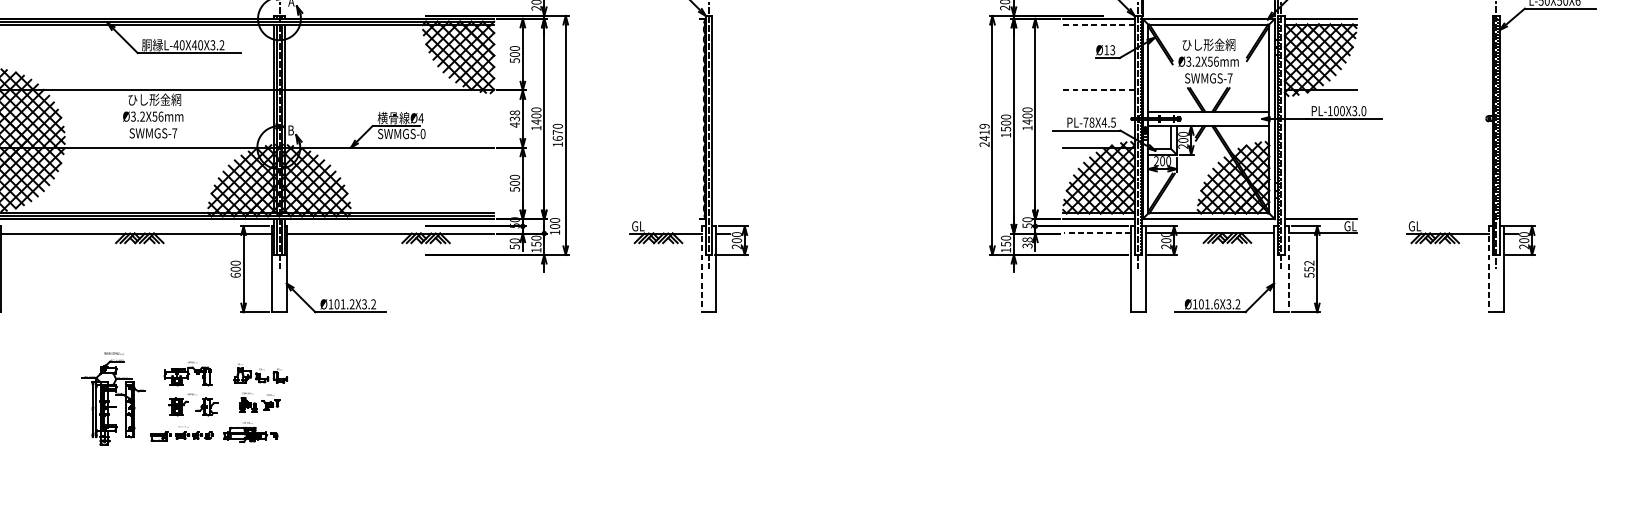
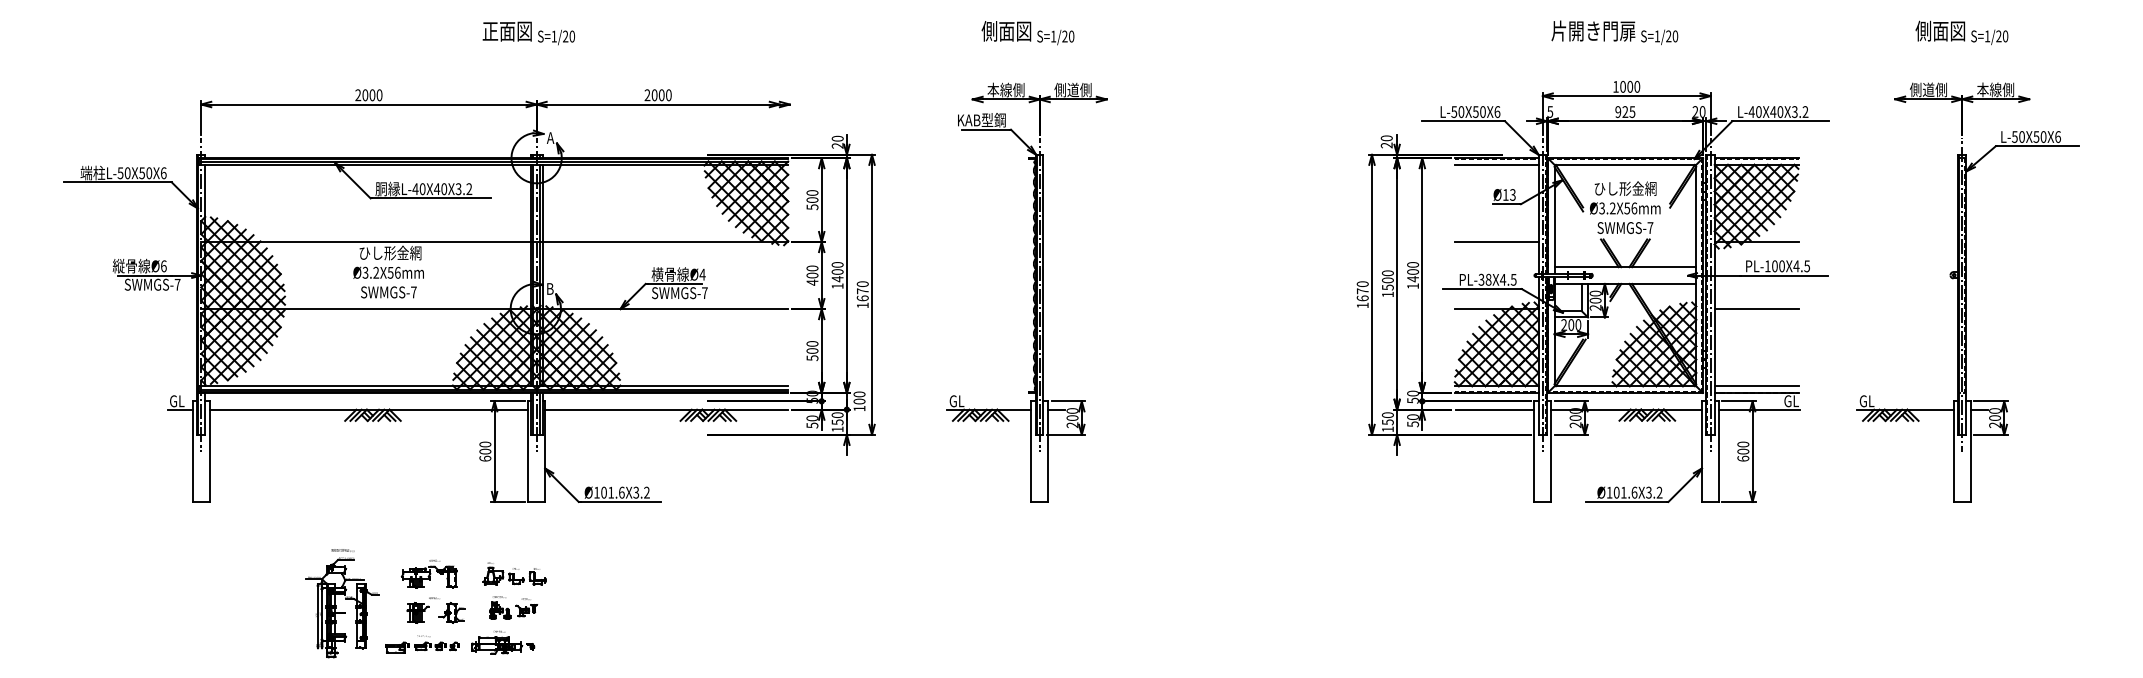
line: (1098, 24) -> (1496, 164), dashed -> solid
line: (1098, 90) -> (1496, 242), dashed -> solid
text: (1359, 111) -> (1801, 266), PL-100X3.0 -> PL-100X4.5
text: (514, 115) -> (812, 271), 438 -> 400
text: (1085, 122) -> (1481, 279), PL-78X4.5 -> PL-38X4.5
text: (422, 134) -> (704, 293), SWMGS-0 -> SWMGS-7
text: (984, 135) -> (1362, 294), 2419 -> 1670
line: (1320, 147) -> (1756, 309), added
line: (1320, 213) -> (1756, 386), added
line: (1097, 233) -> (1494, 409), dashed -> solid
text: (1027, 242) -> (1412, 420), 38 -> 50
text: (1309, 269) -> (1743, 451), 552 -> 600
line: (701, 270) -> (1031, 452), dashed -> solid
line: (1289, 270) -> (1719, 452), dashed -> solid
line: (1488, 270) -> (1953, 452), dashed -> solid
text: (351, 304) -> (621, 492), Ø101.2X3.2 -> Ø101.6X3.2

